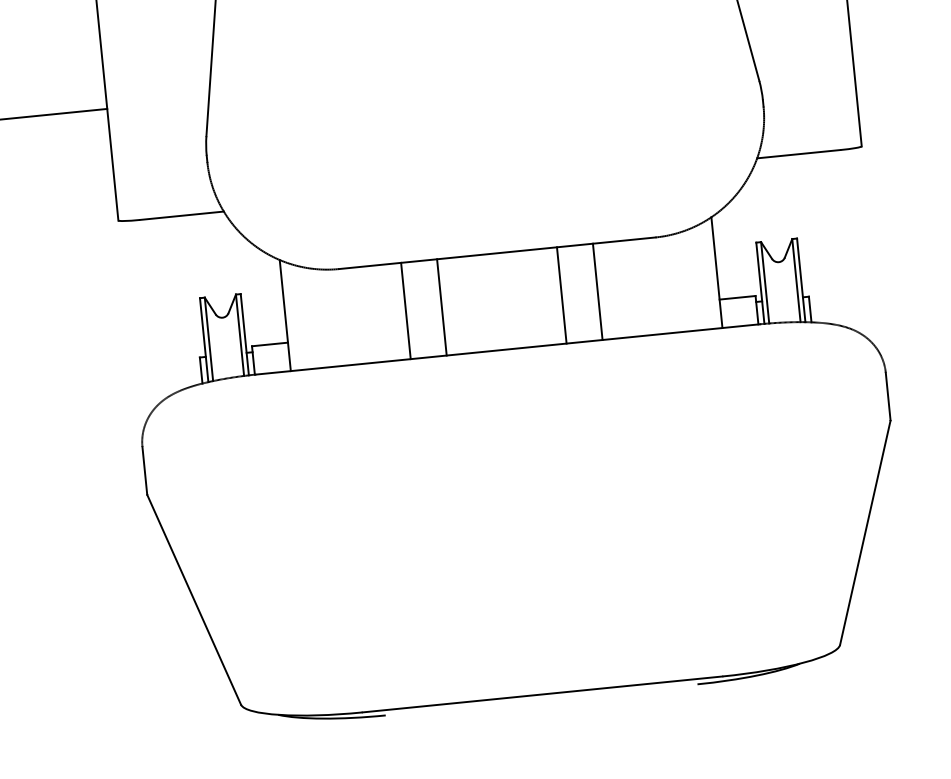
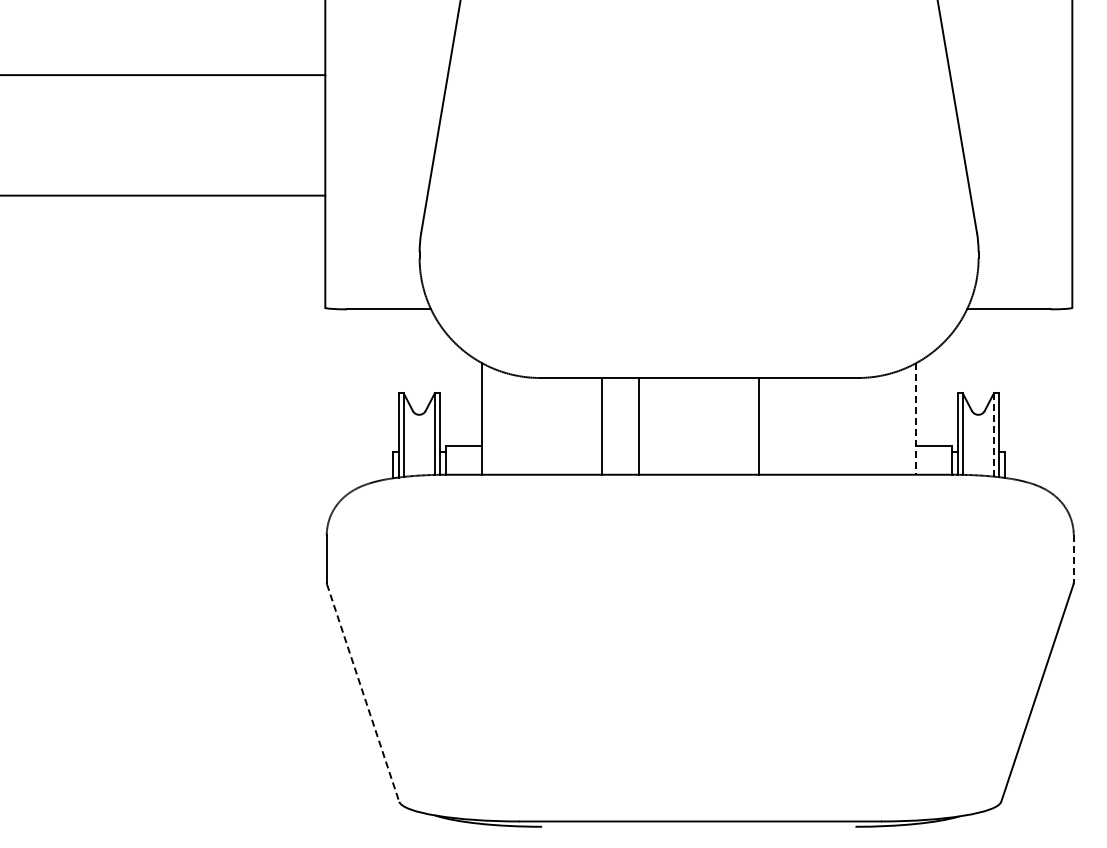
line: (716, 273) -> (915, 419), solid -> dashed
line: (796, 280) -> (994, 434), solid -> dashed
line: (597, 290) -> (795, 425), removed
line: (887, 396) -> (1073, 559), solid -> dashed
line: (194, 599) -> (363, 692), solid -> dashed

